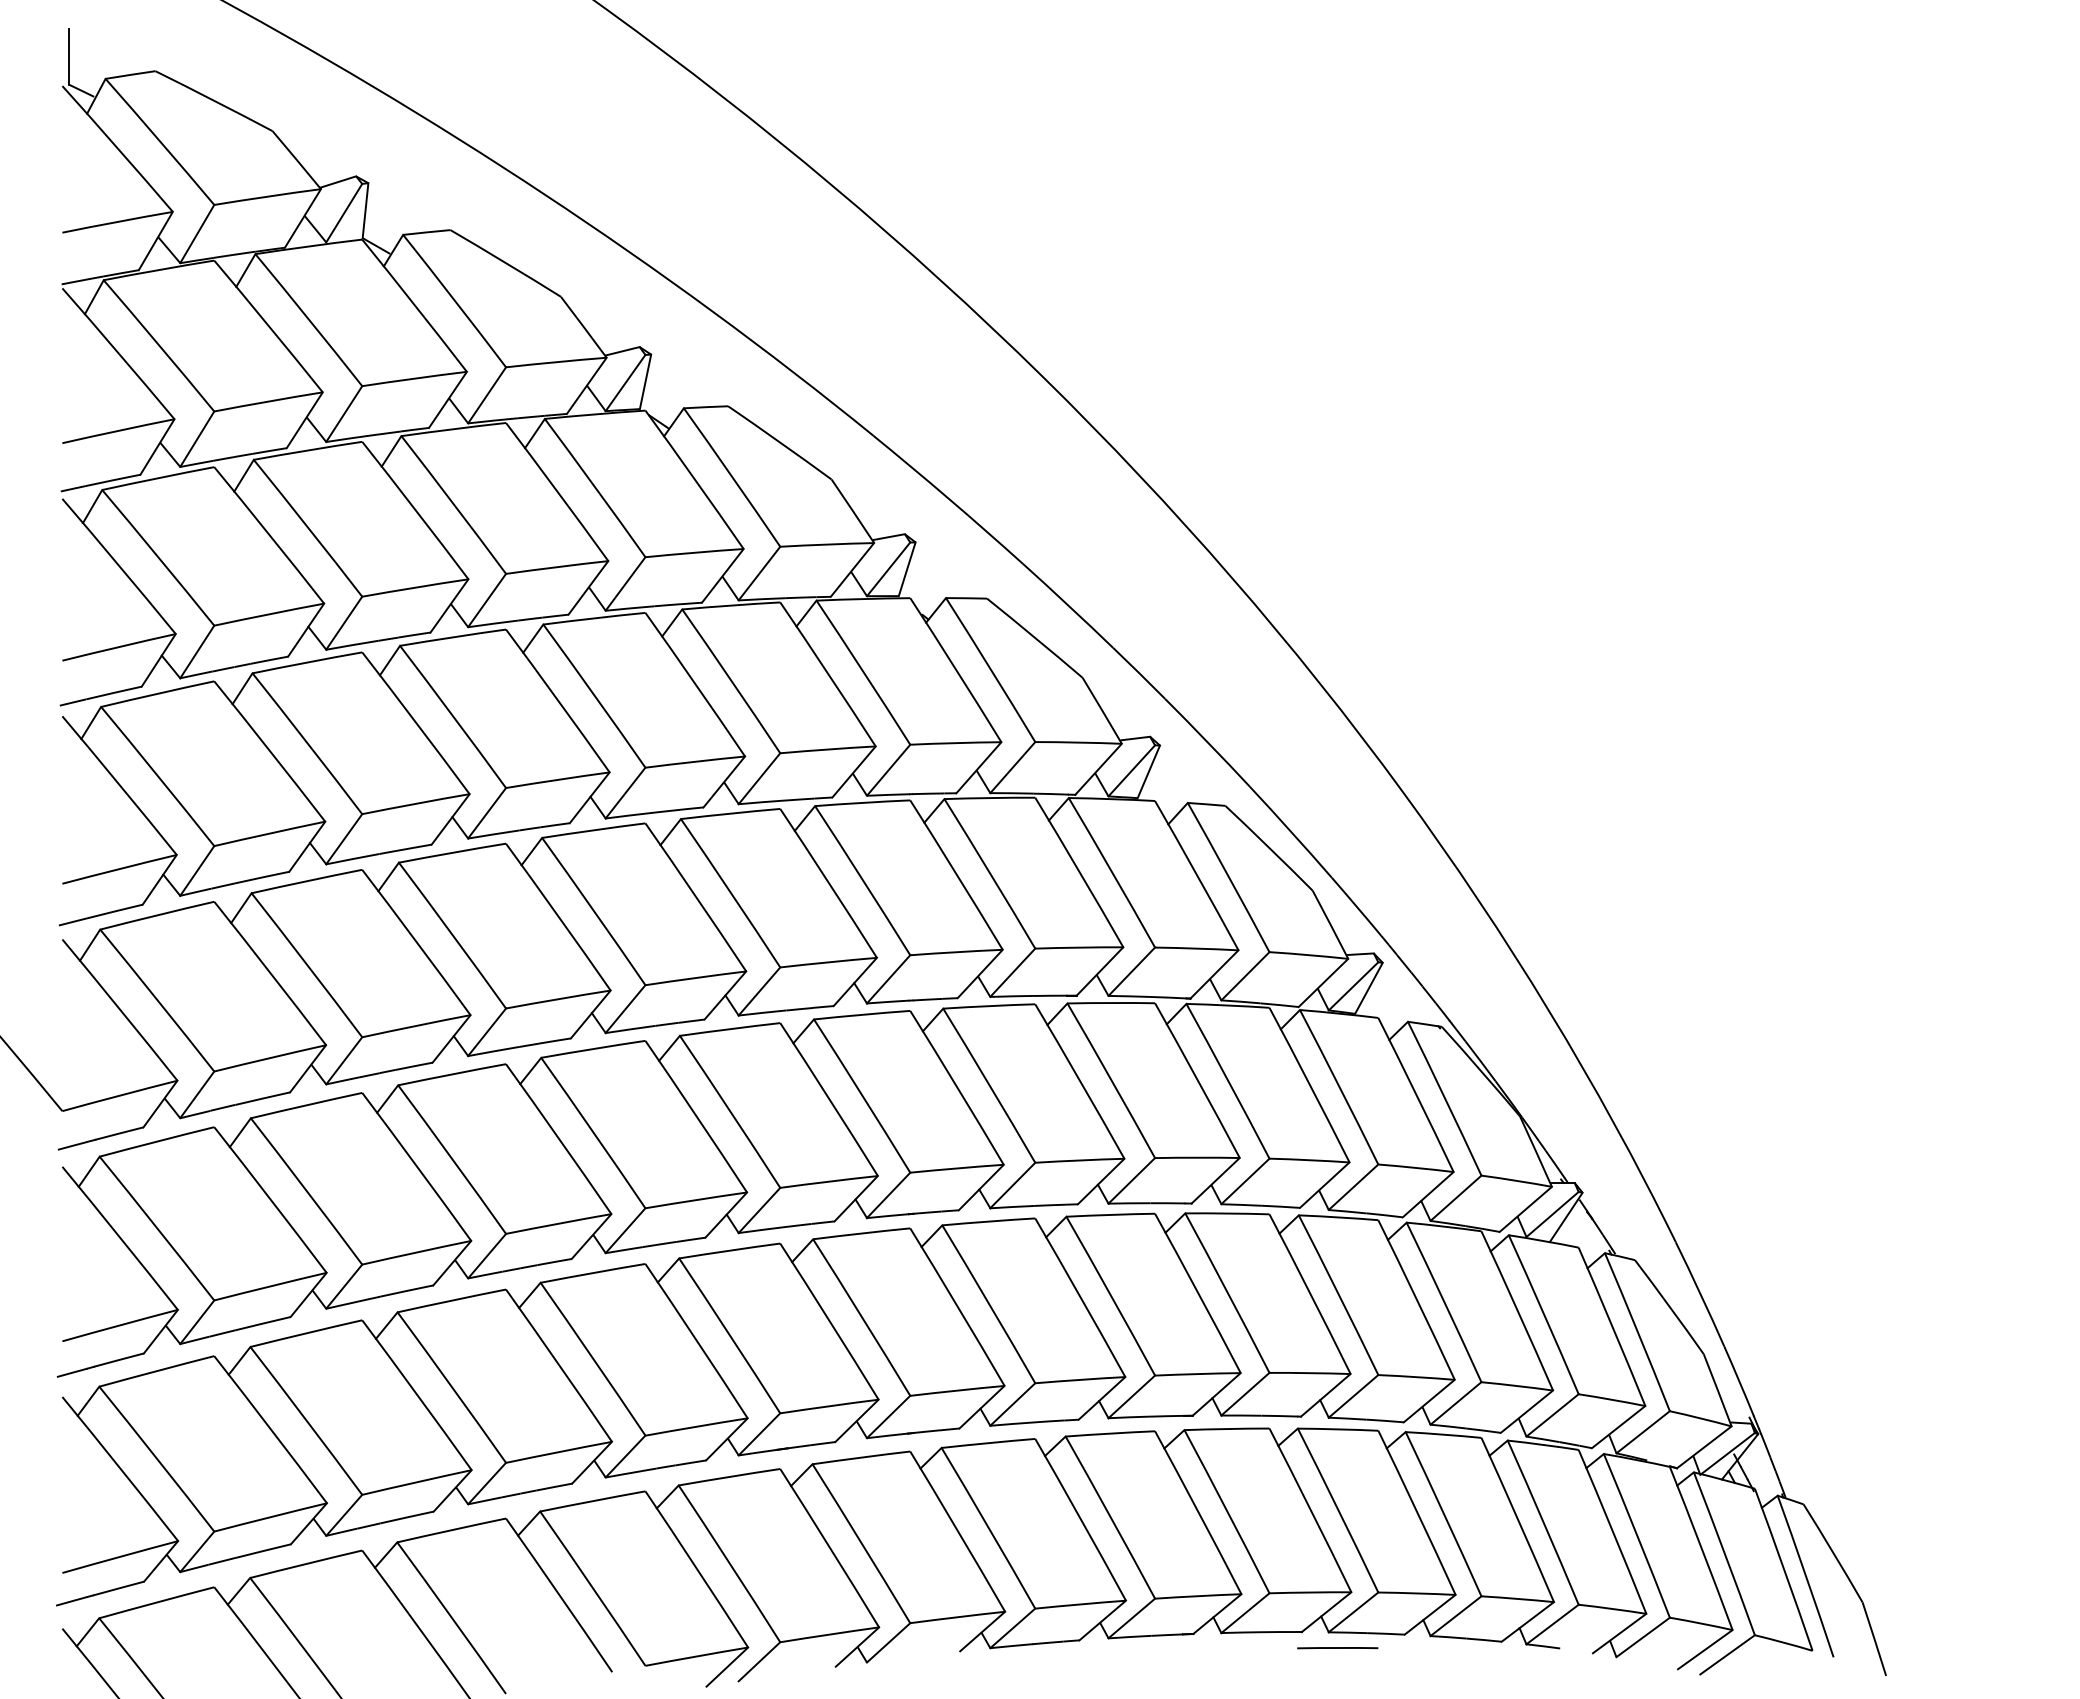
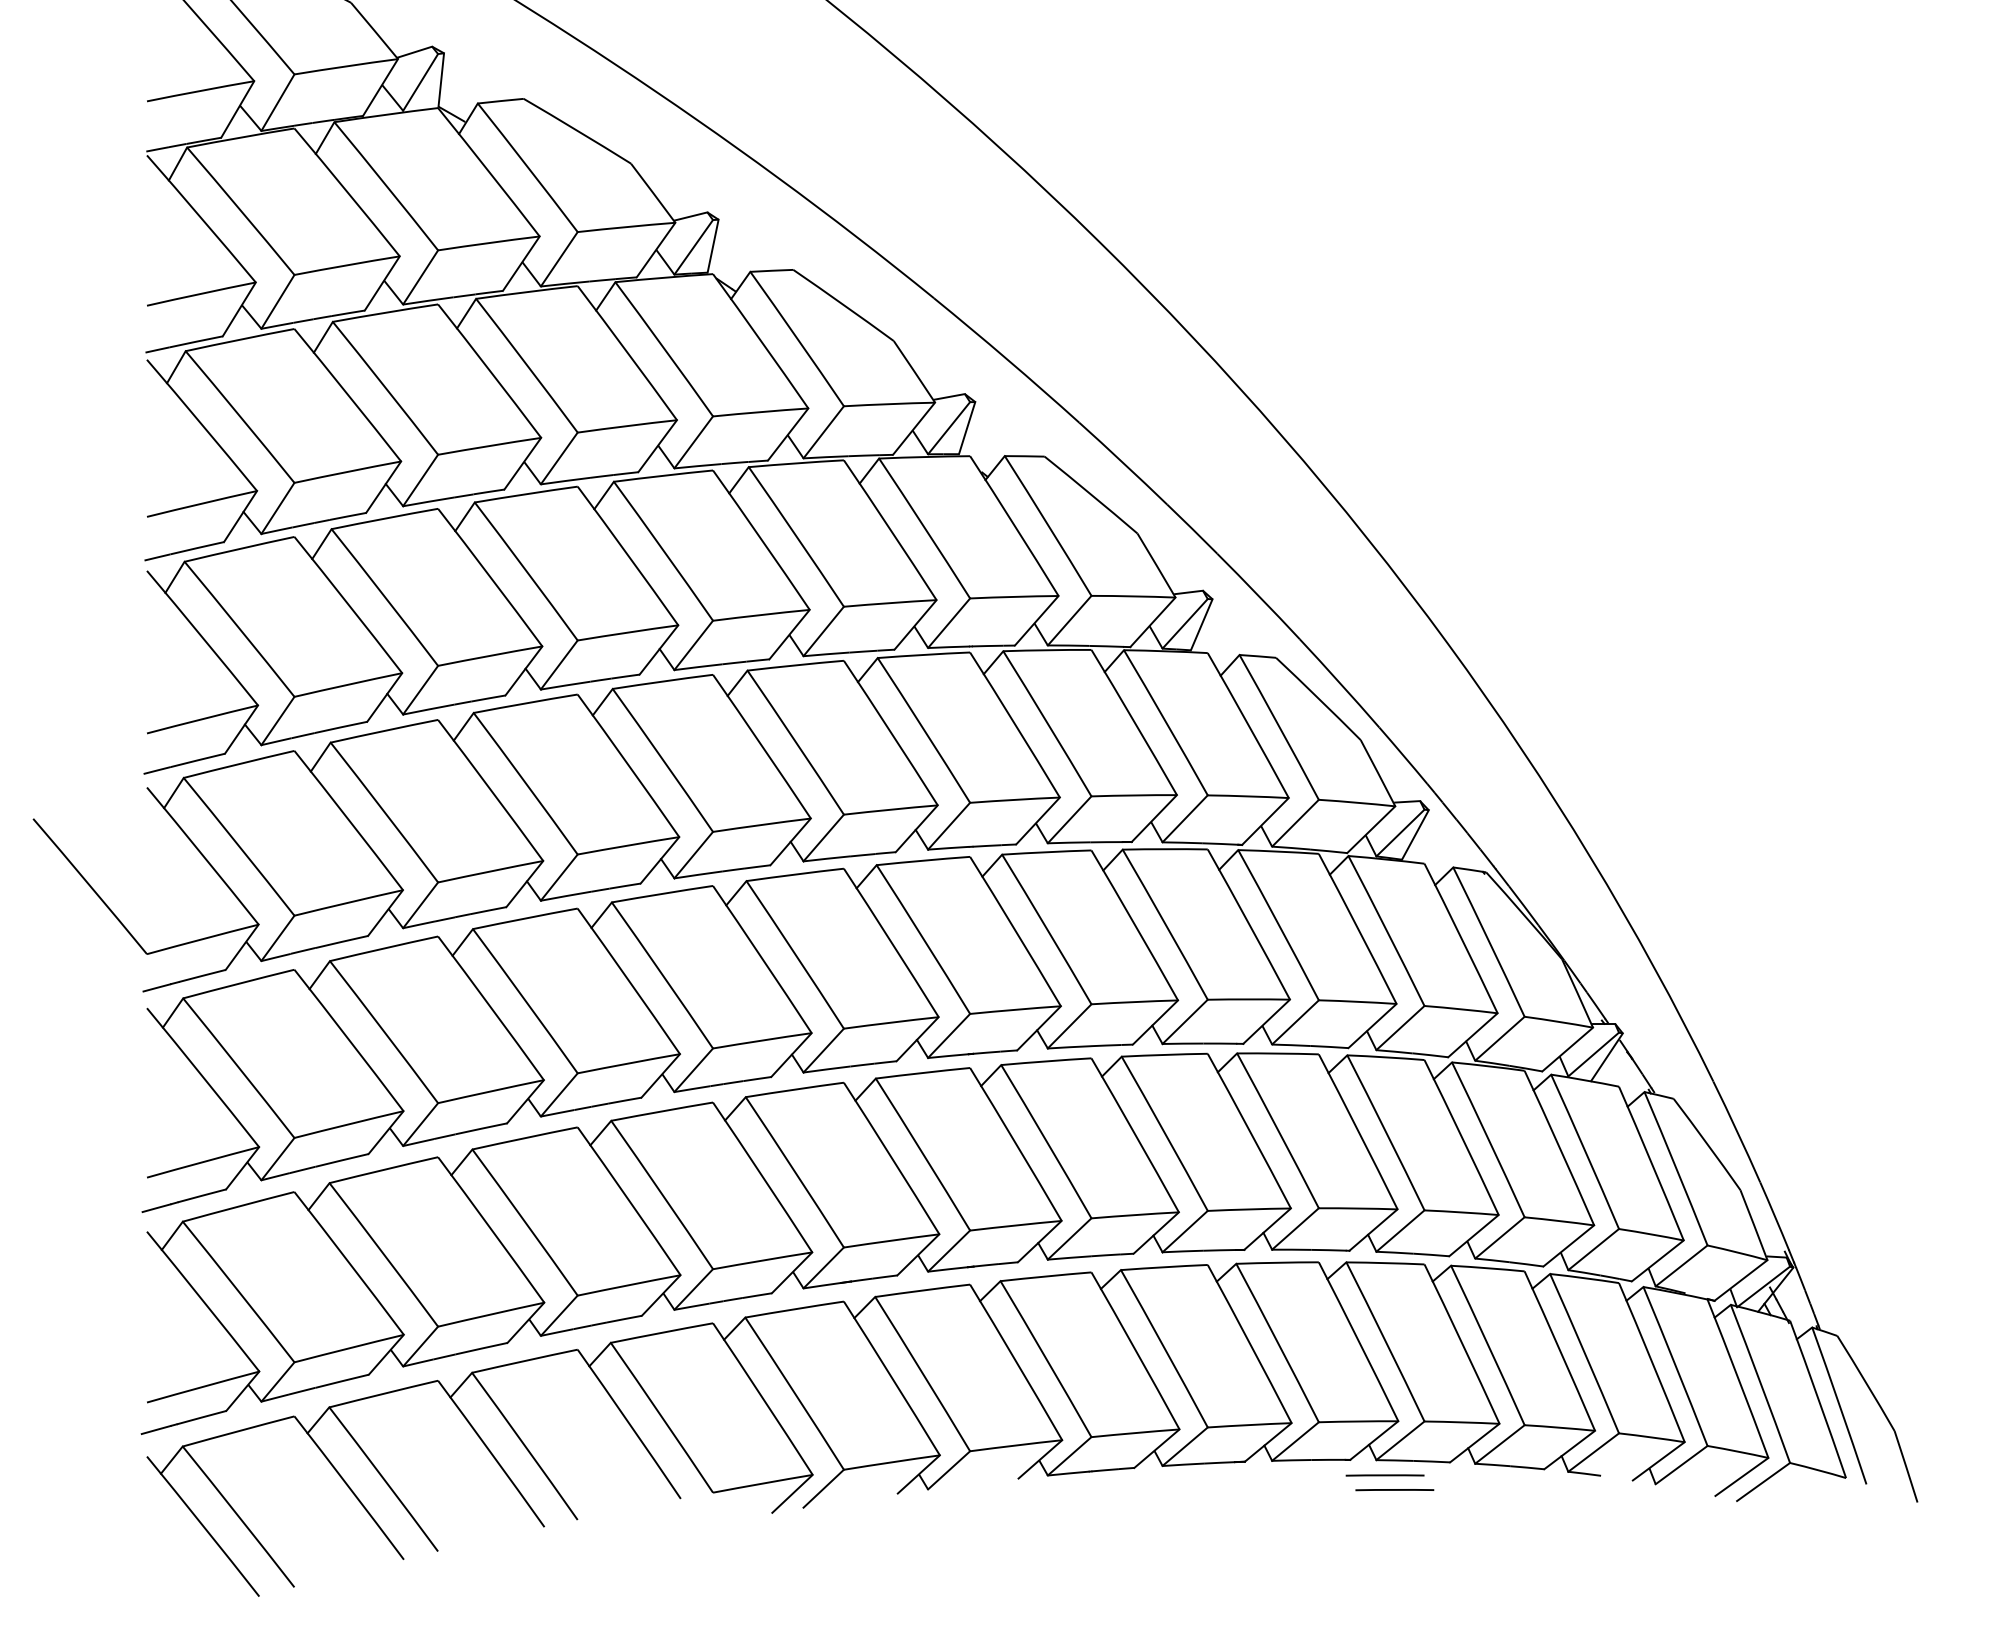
line: (1347, 1663) -> (1394, 1490), added

